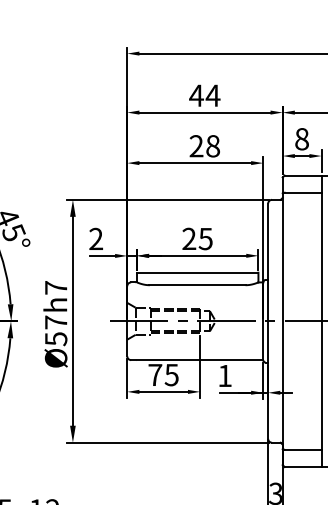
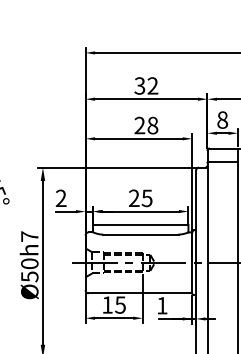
text: (204, 95) -> (146, 85), 44 -> 32
text: (55, 322) -> (29, 263), Ø57h7 -> Ø50h7
text: (155, 374) -> (107, 304), 75 -> 15

